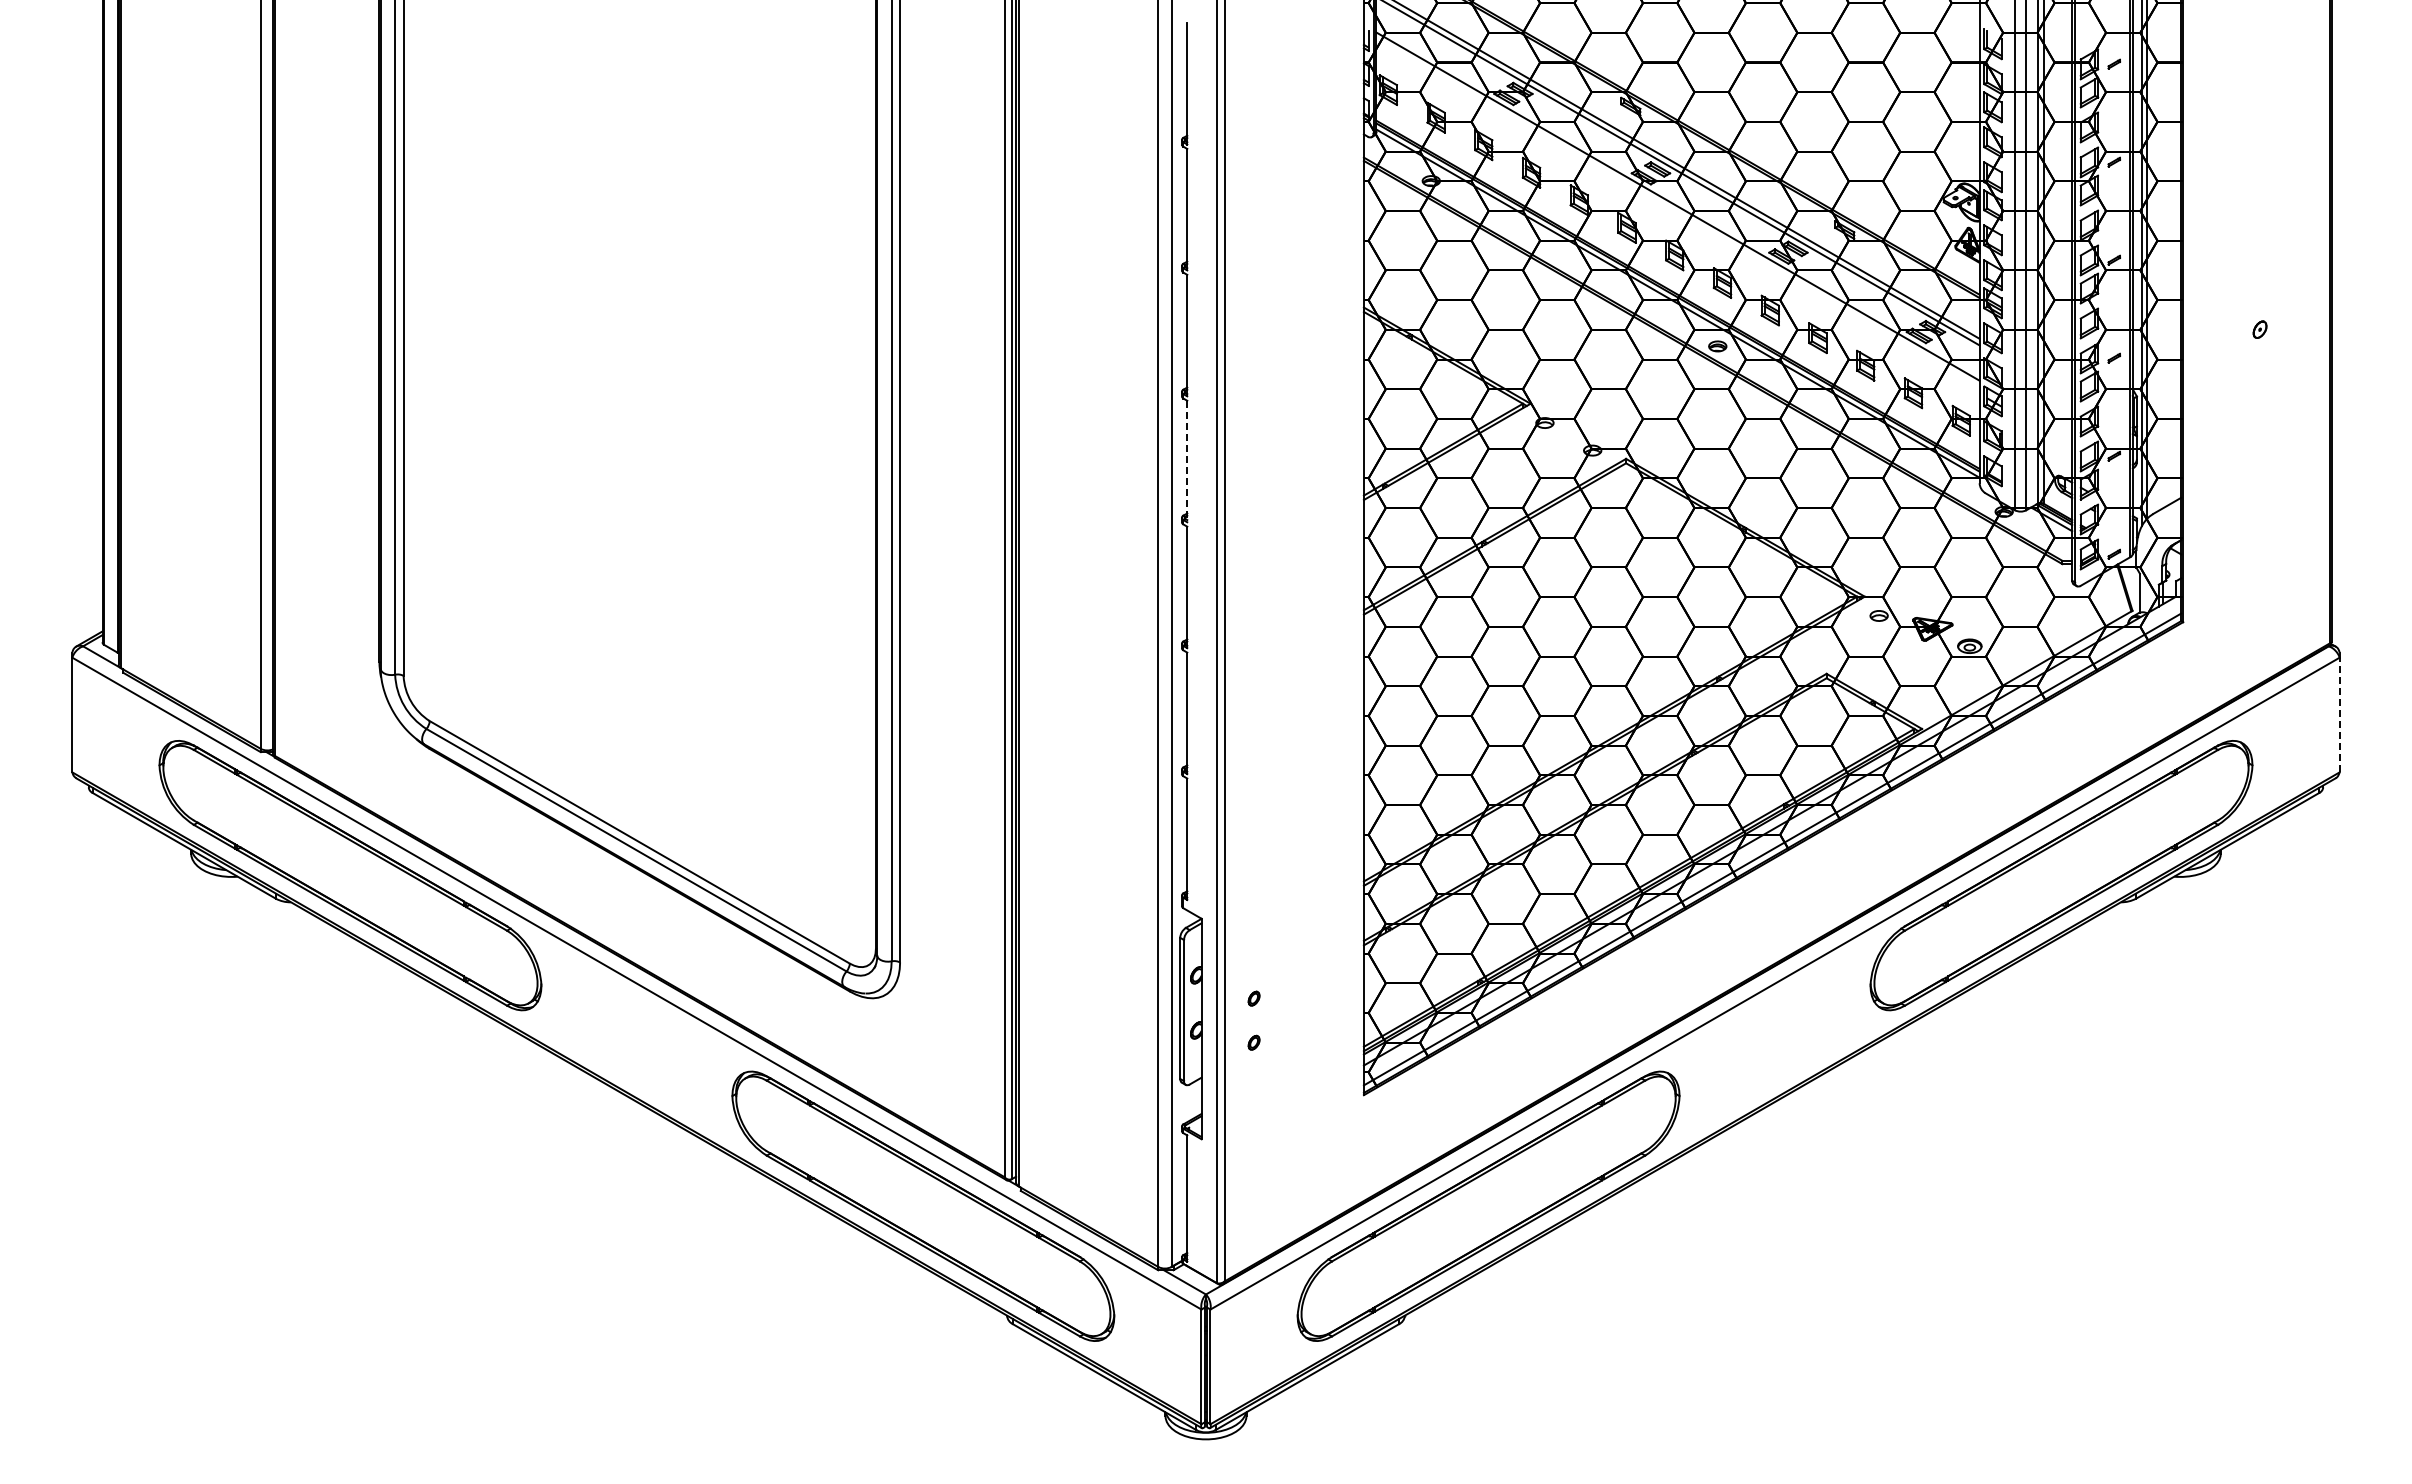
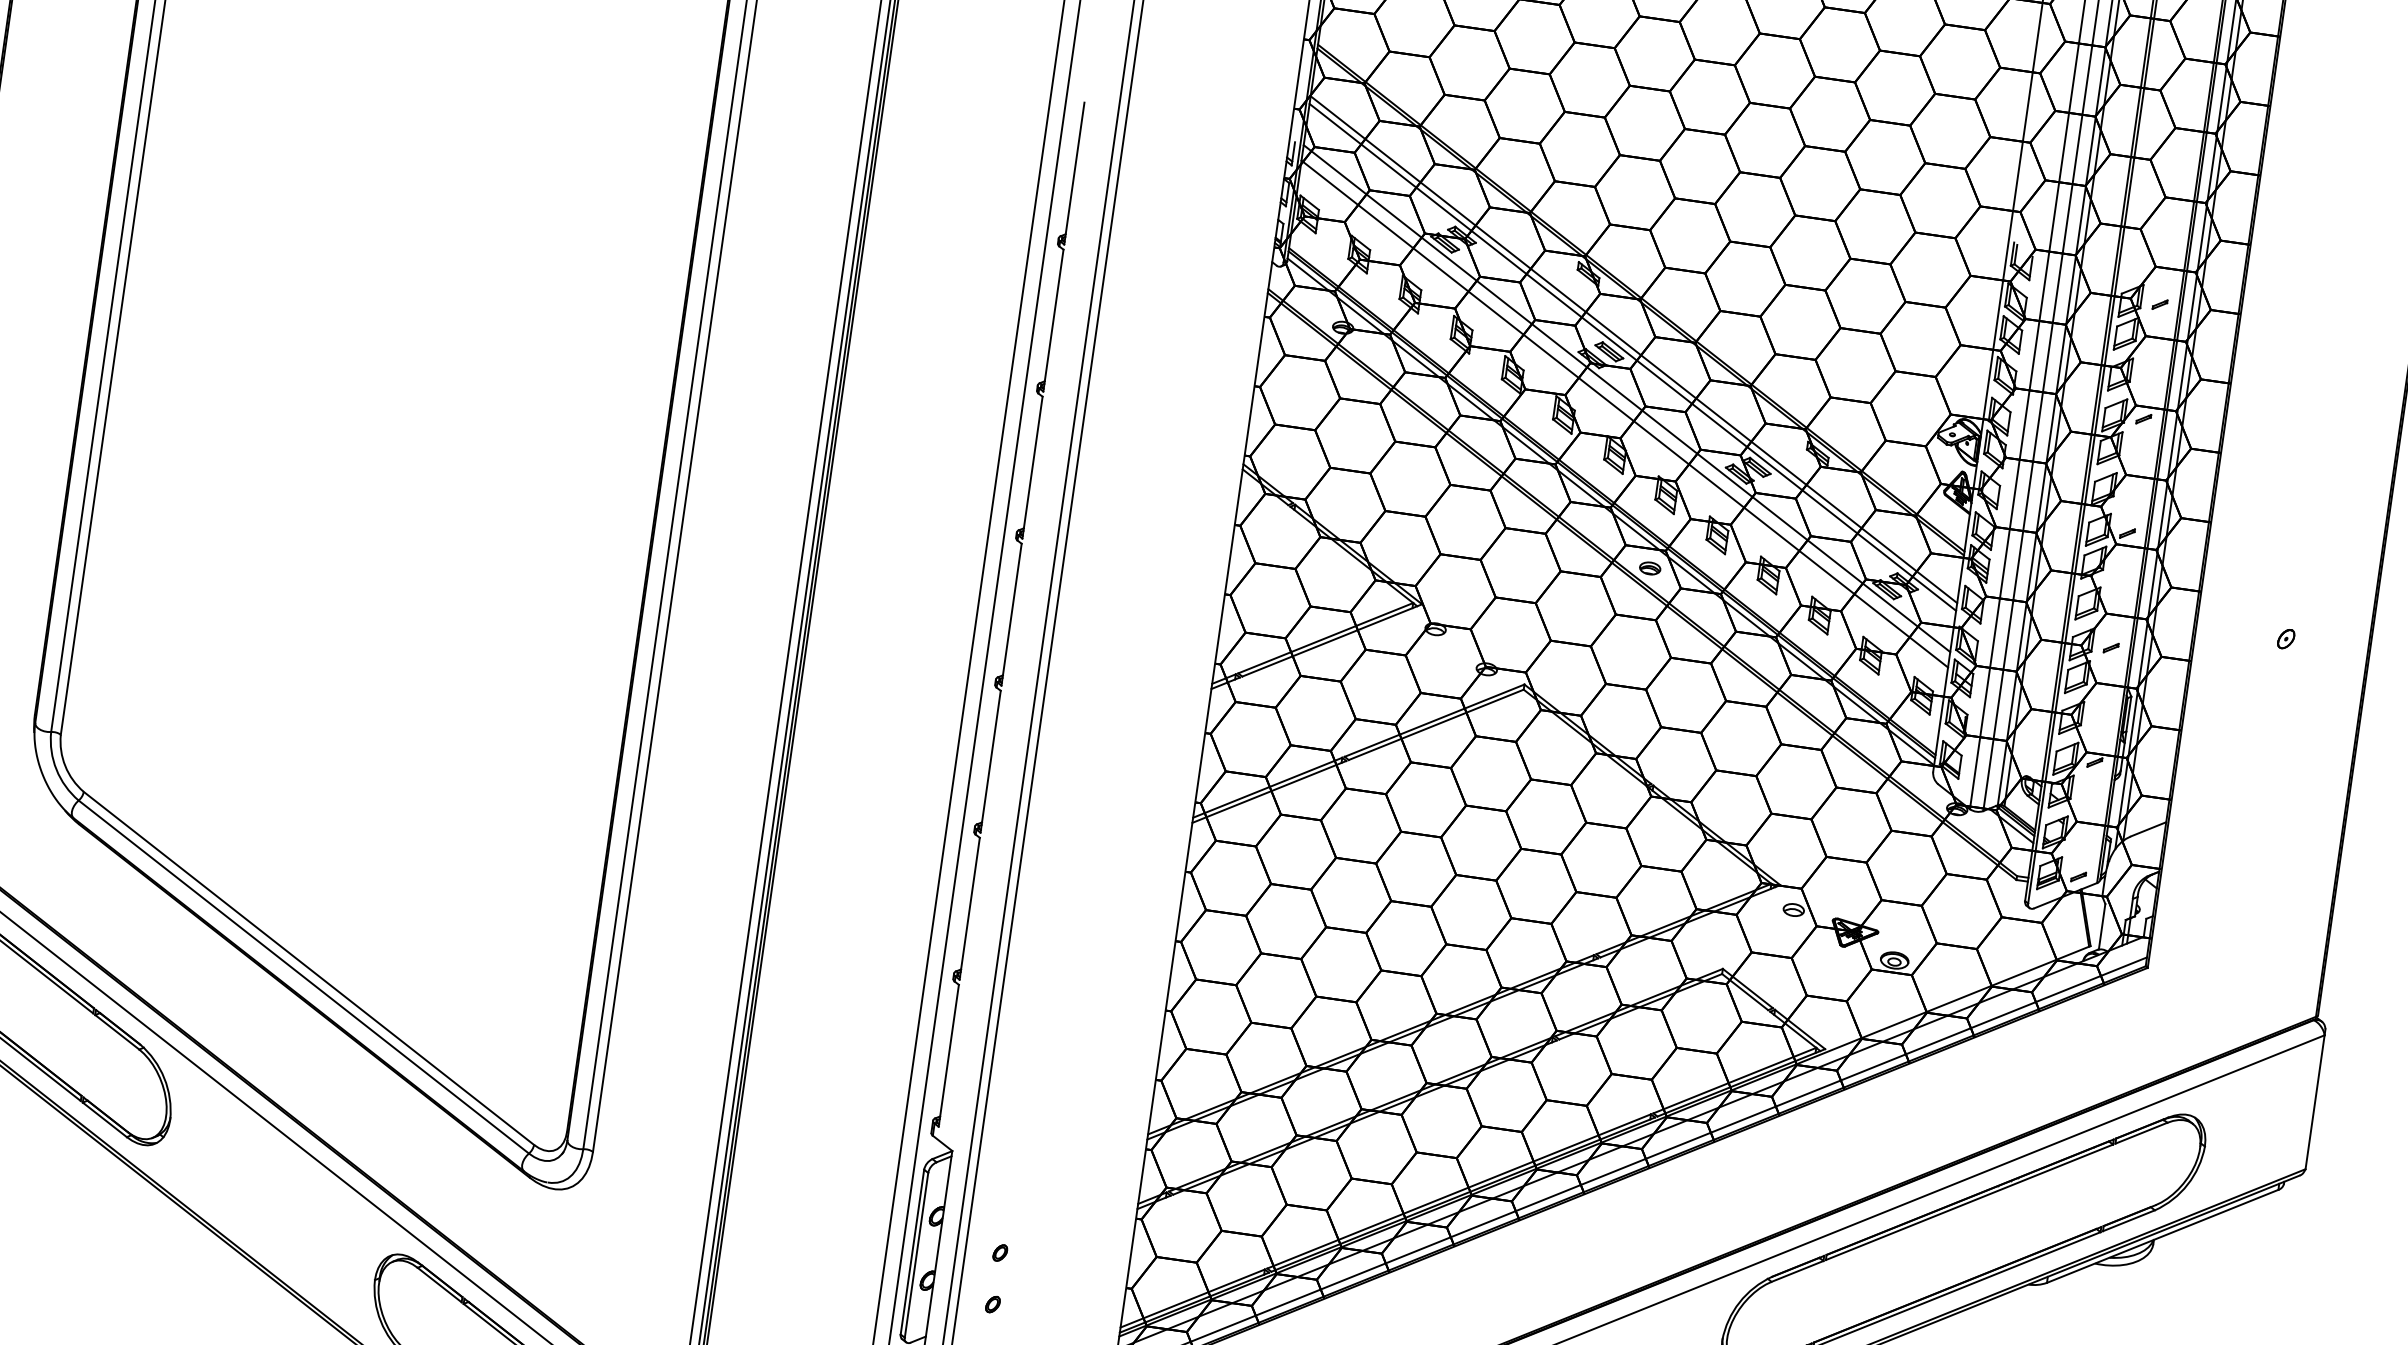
line: (1677, 219) -> (1624, 413), added
line: (1187, 461) -> (1011, 614), dashed -> solid
line: (2339, 714) -> (2315, 1101), dashed -> solid

